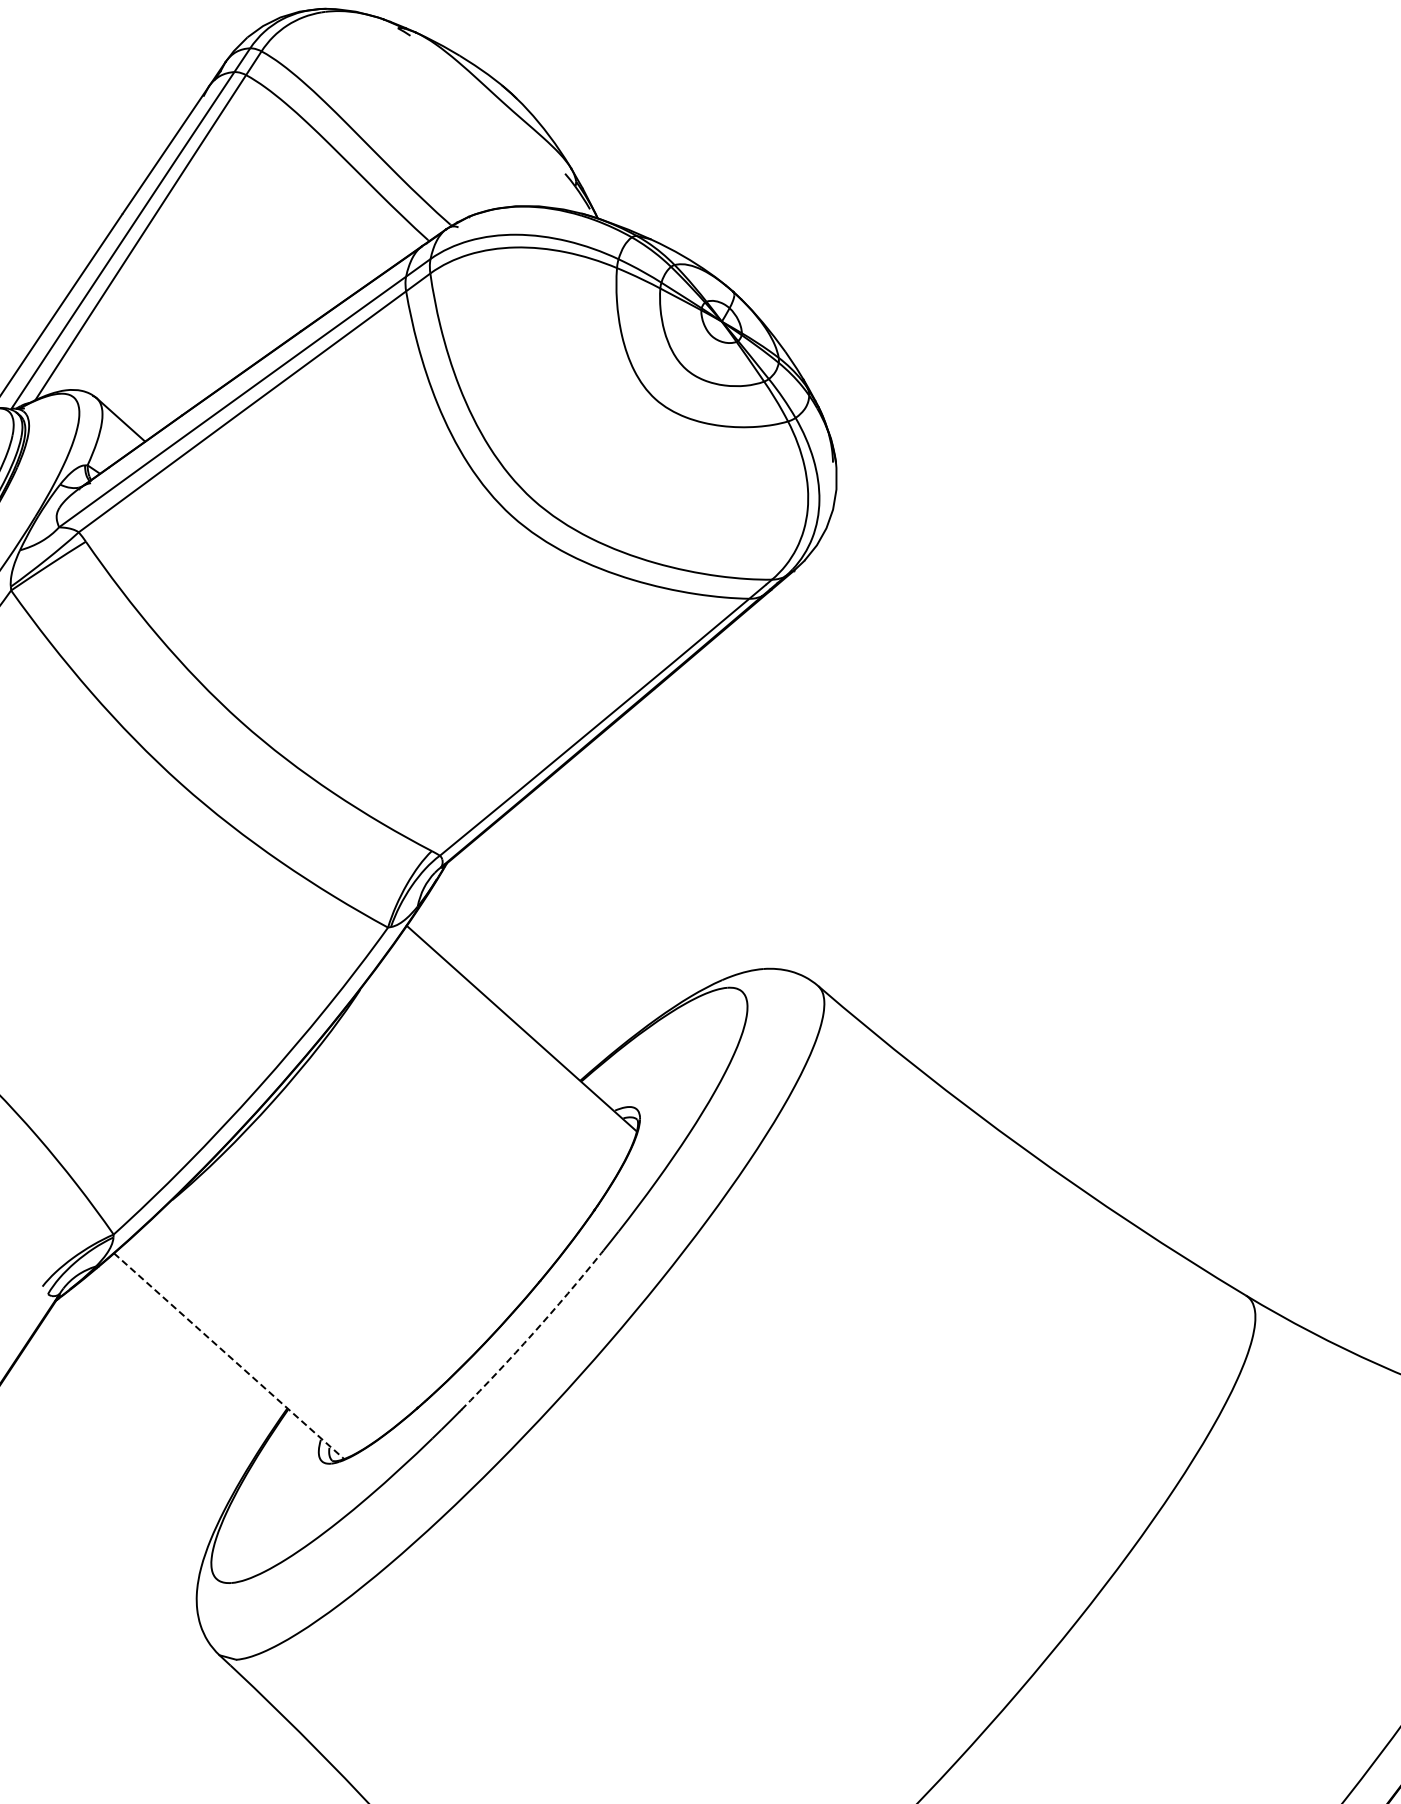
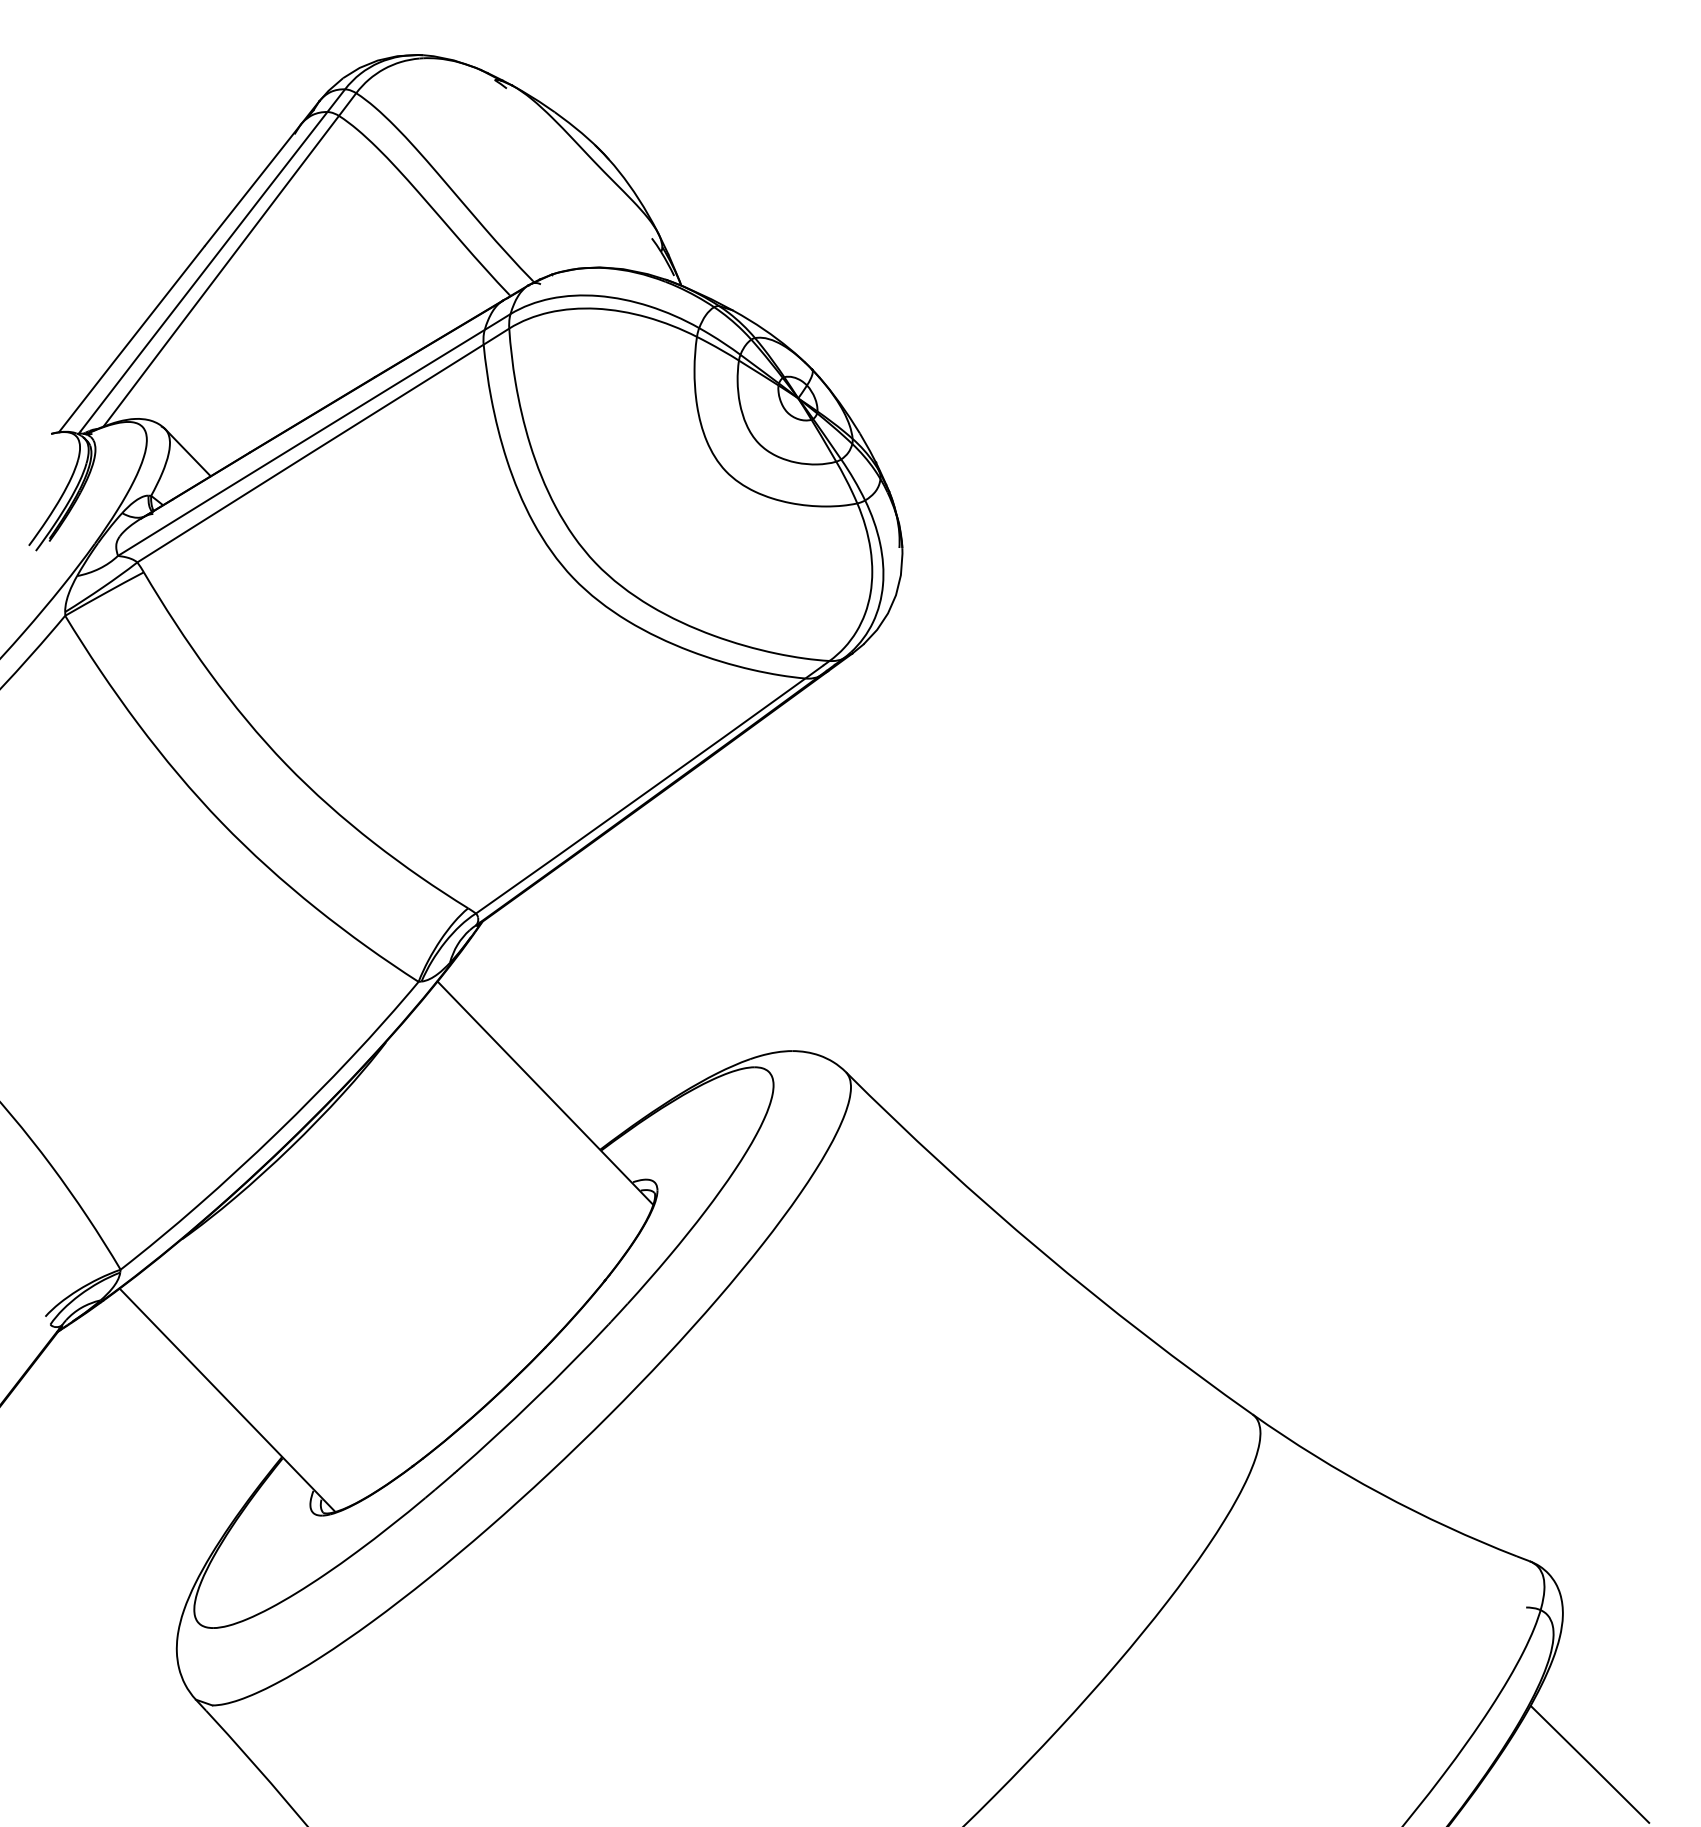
arc: (533, 1333) -> (534, 1399), dashed -> solid
line: (229, 1356) -> (227, 1400), dashed -> solid

